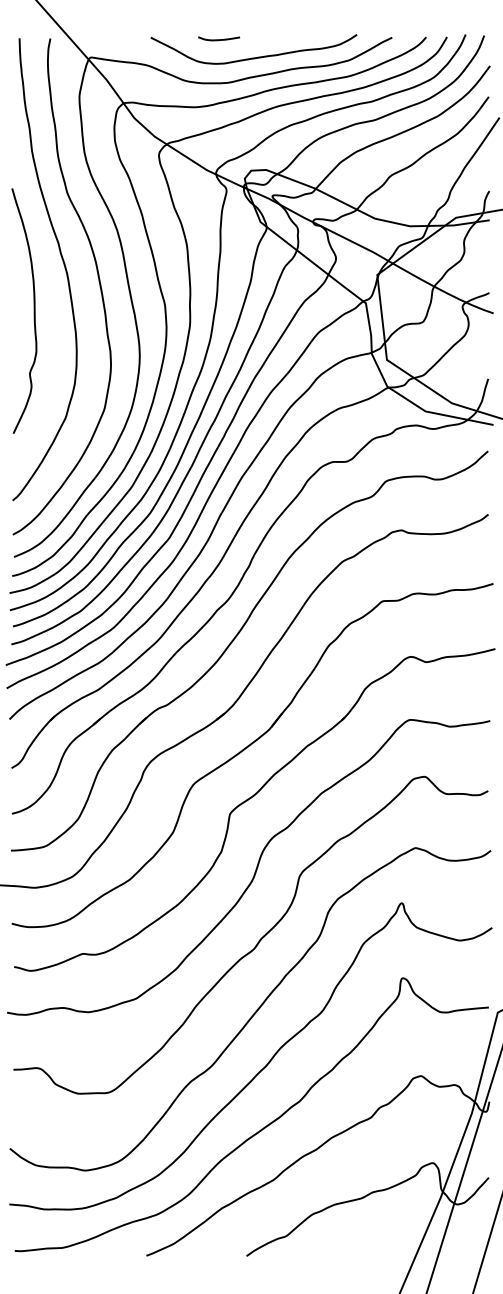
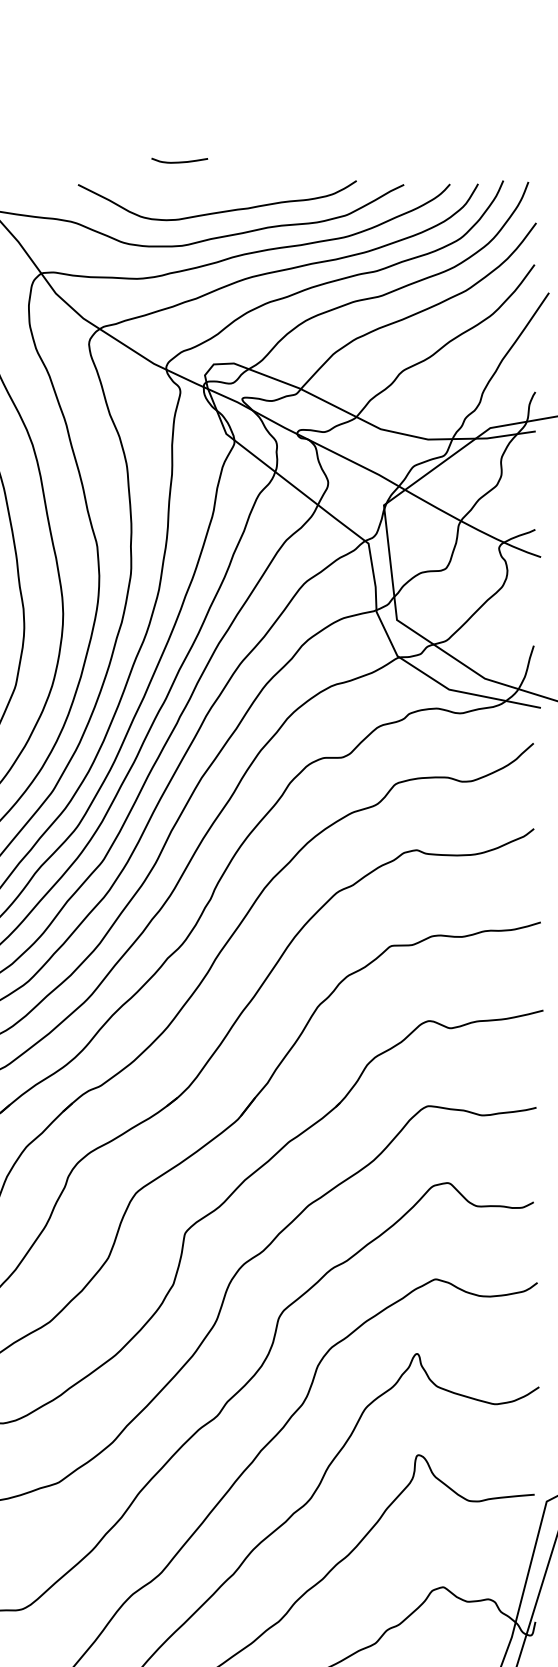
curve: (218, 39) -> (178, 161), moved

